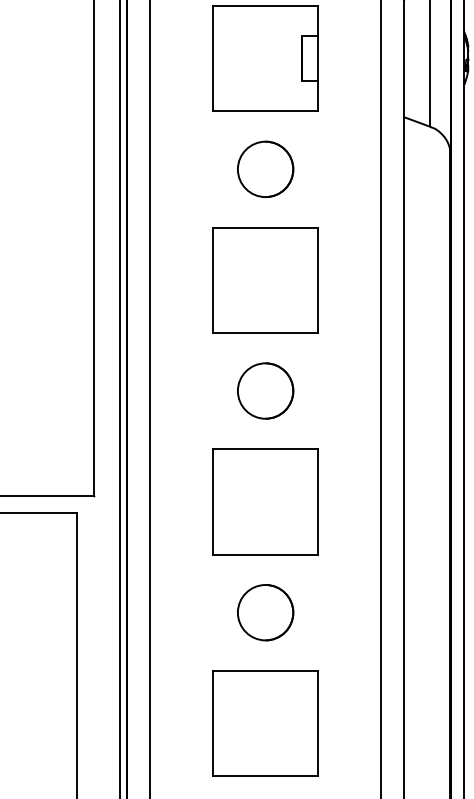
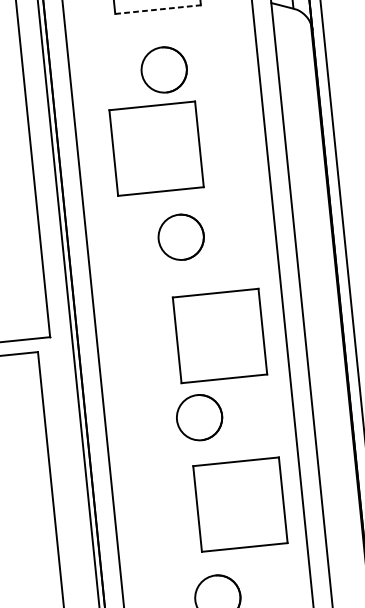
line: (265, 111) -> (158, 9), solid -> dashed
circle: (265, 168) -> (164, 69), moved
part: (265, 280) -> (156, 148), moved
part: (265, 501) -> (219, 335), moved
part: (265, 723) -> (240, 504), moved

